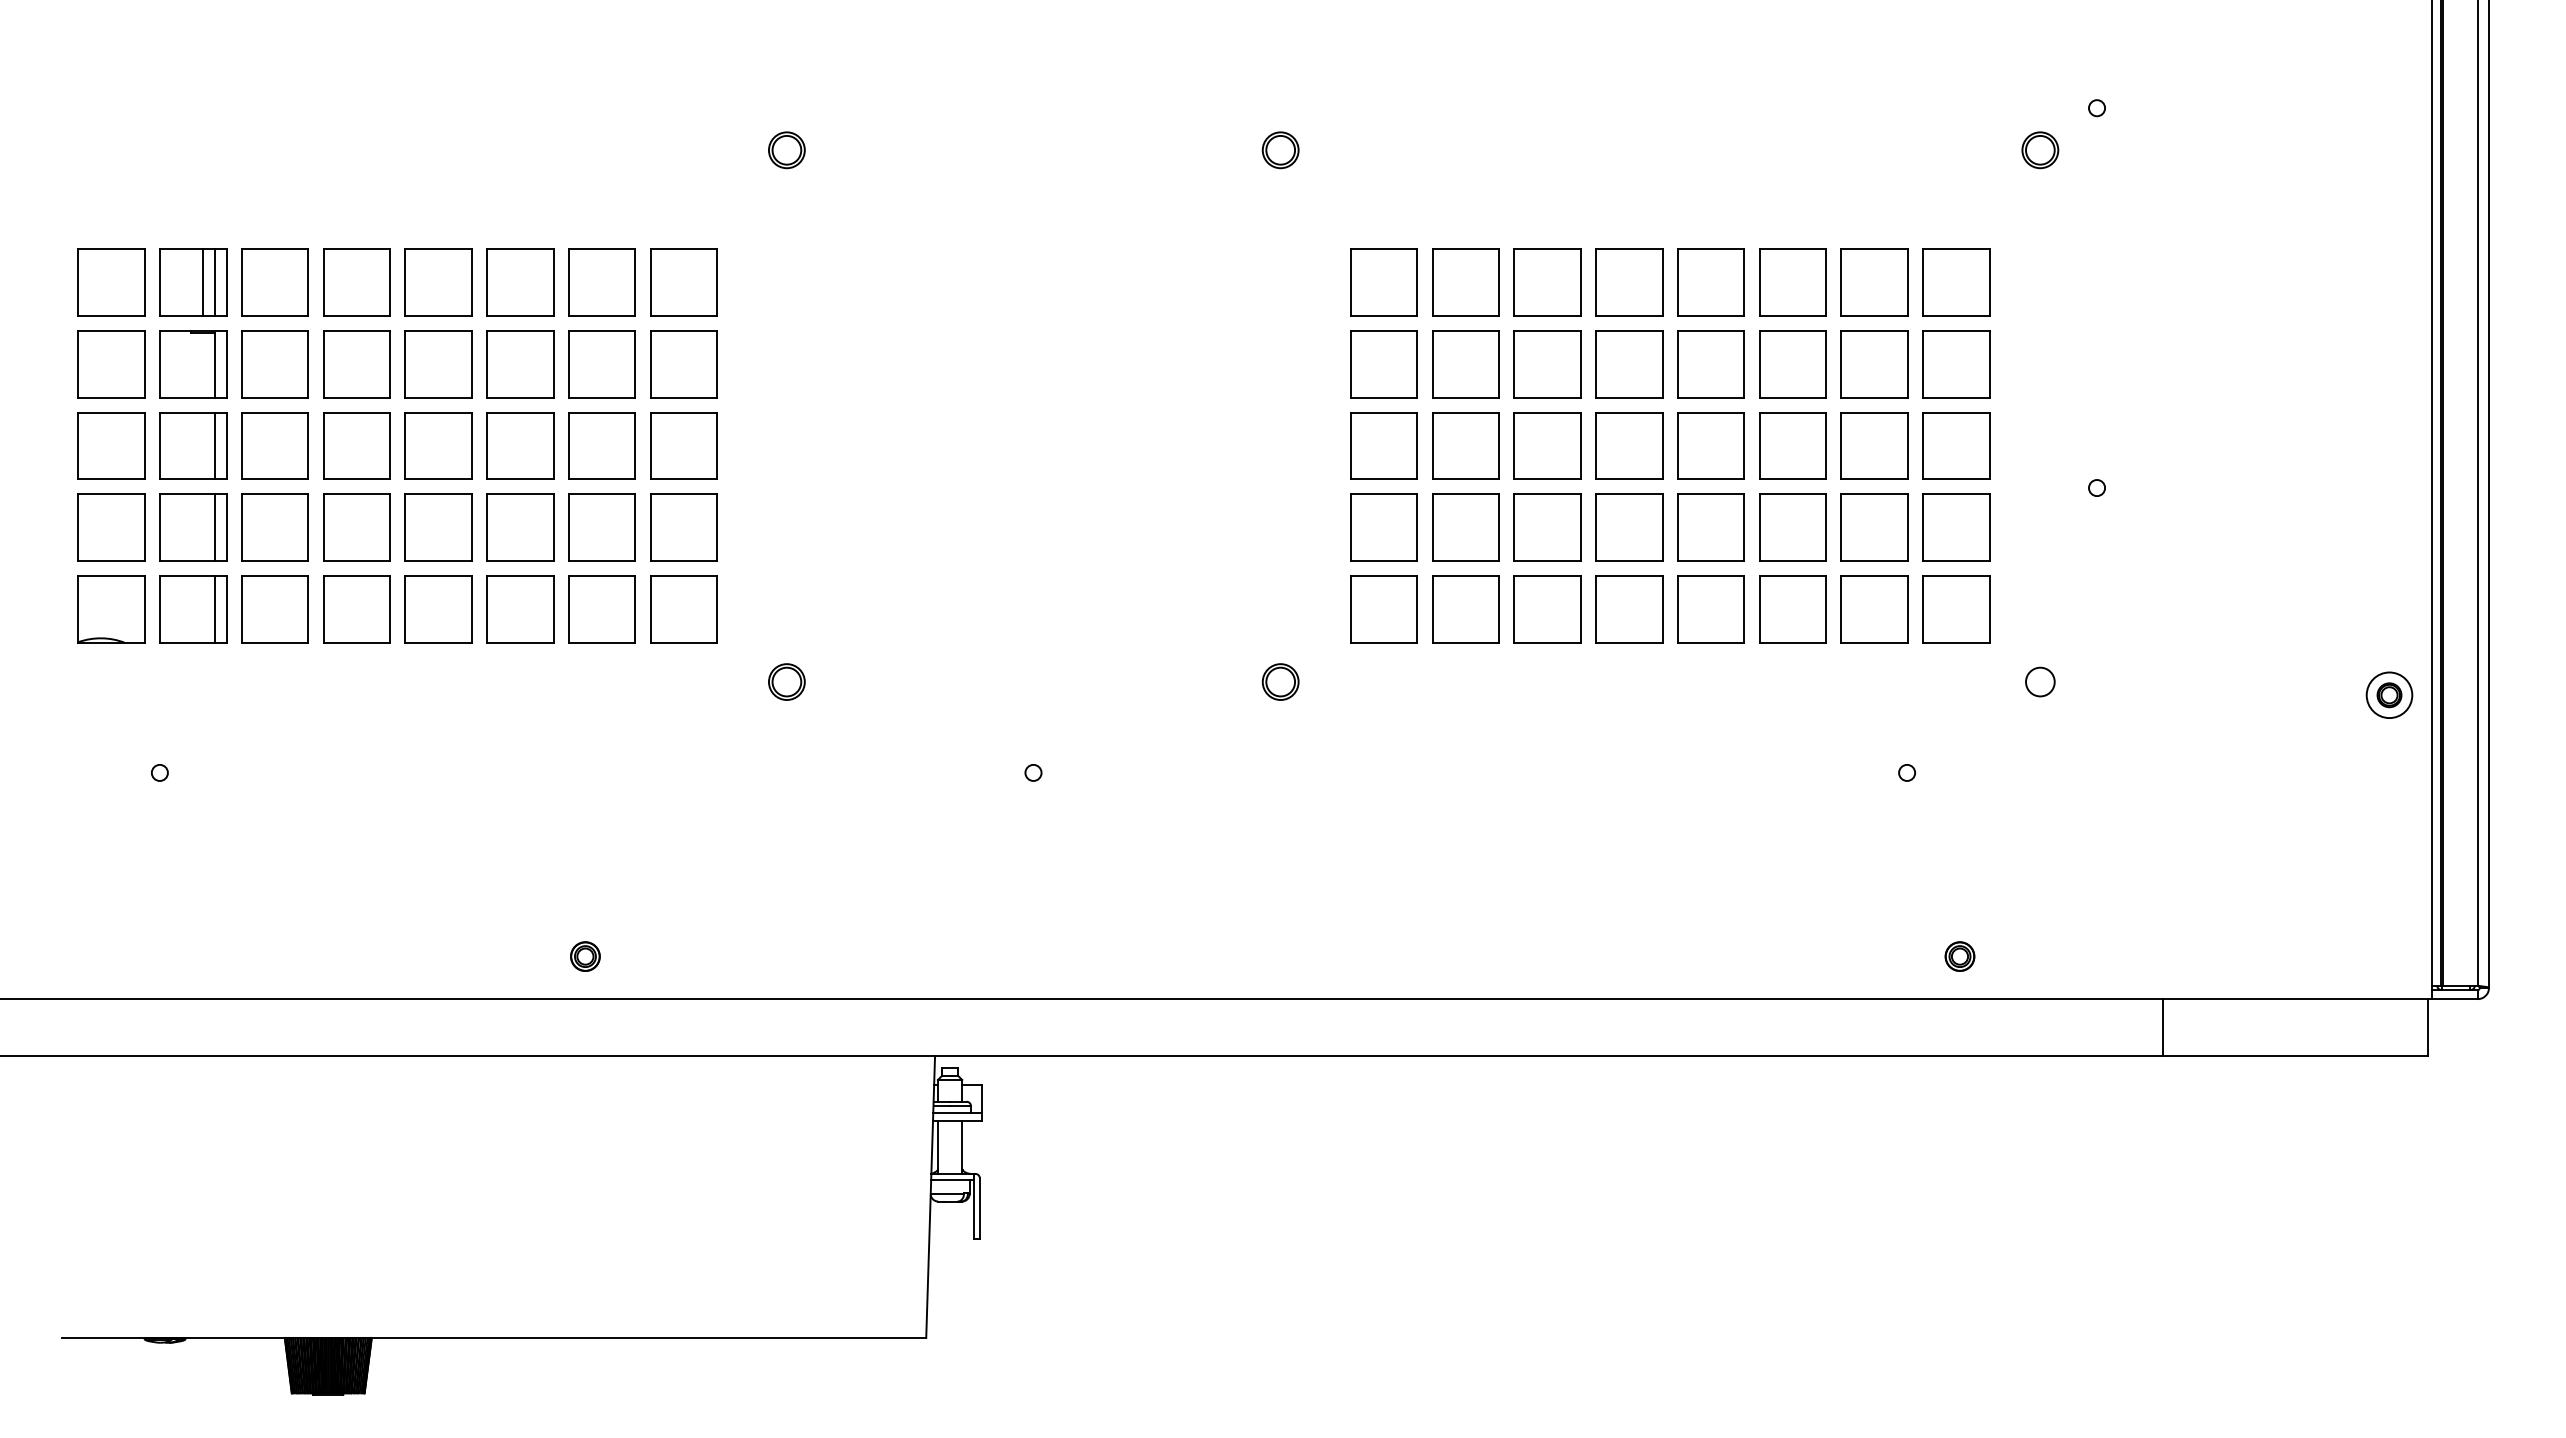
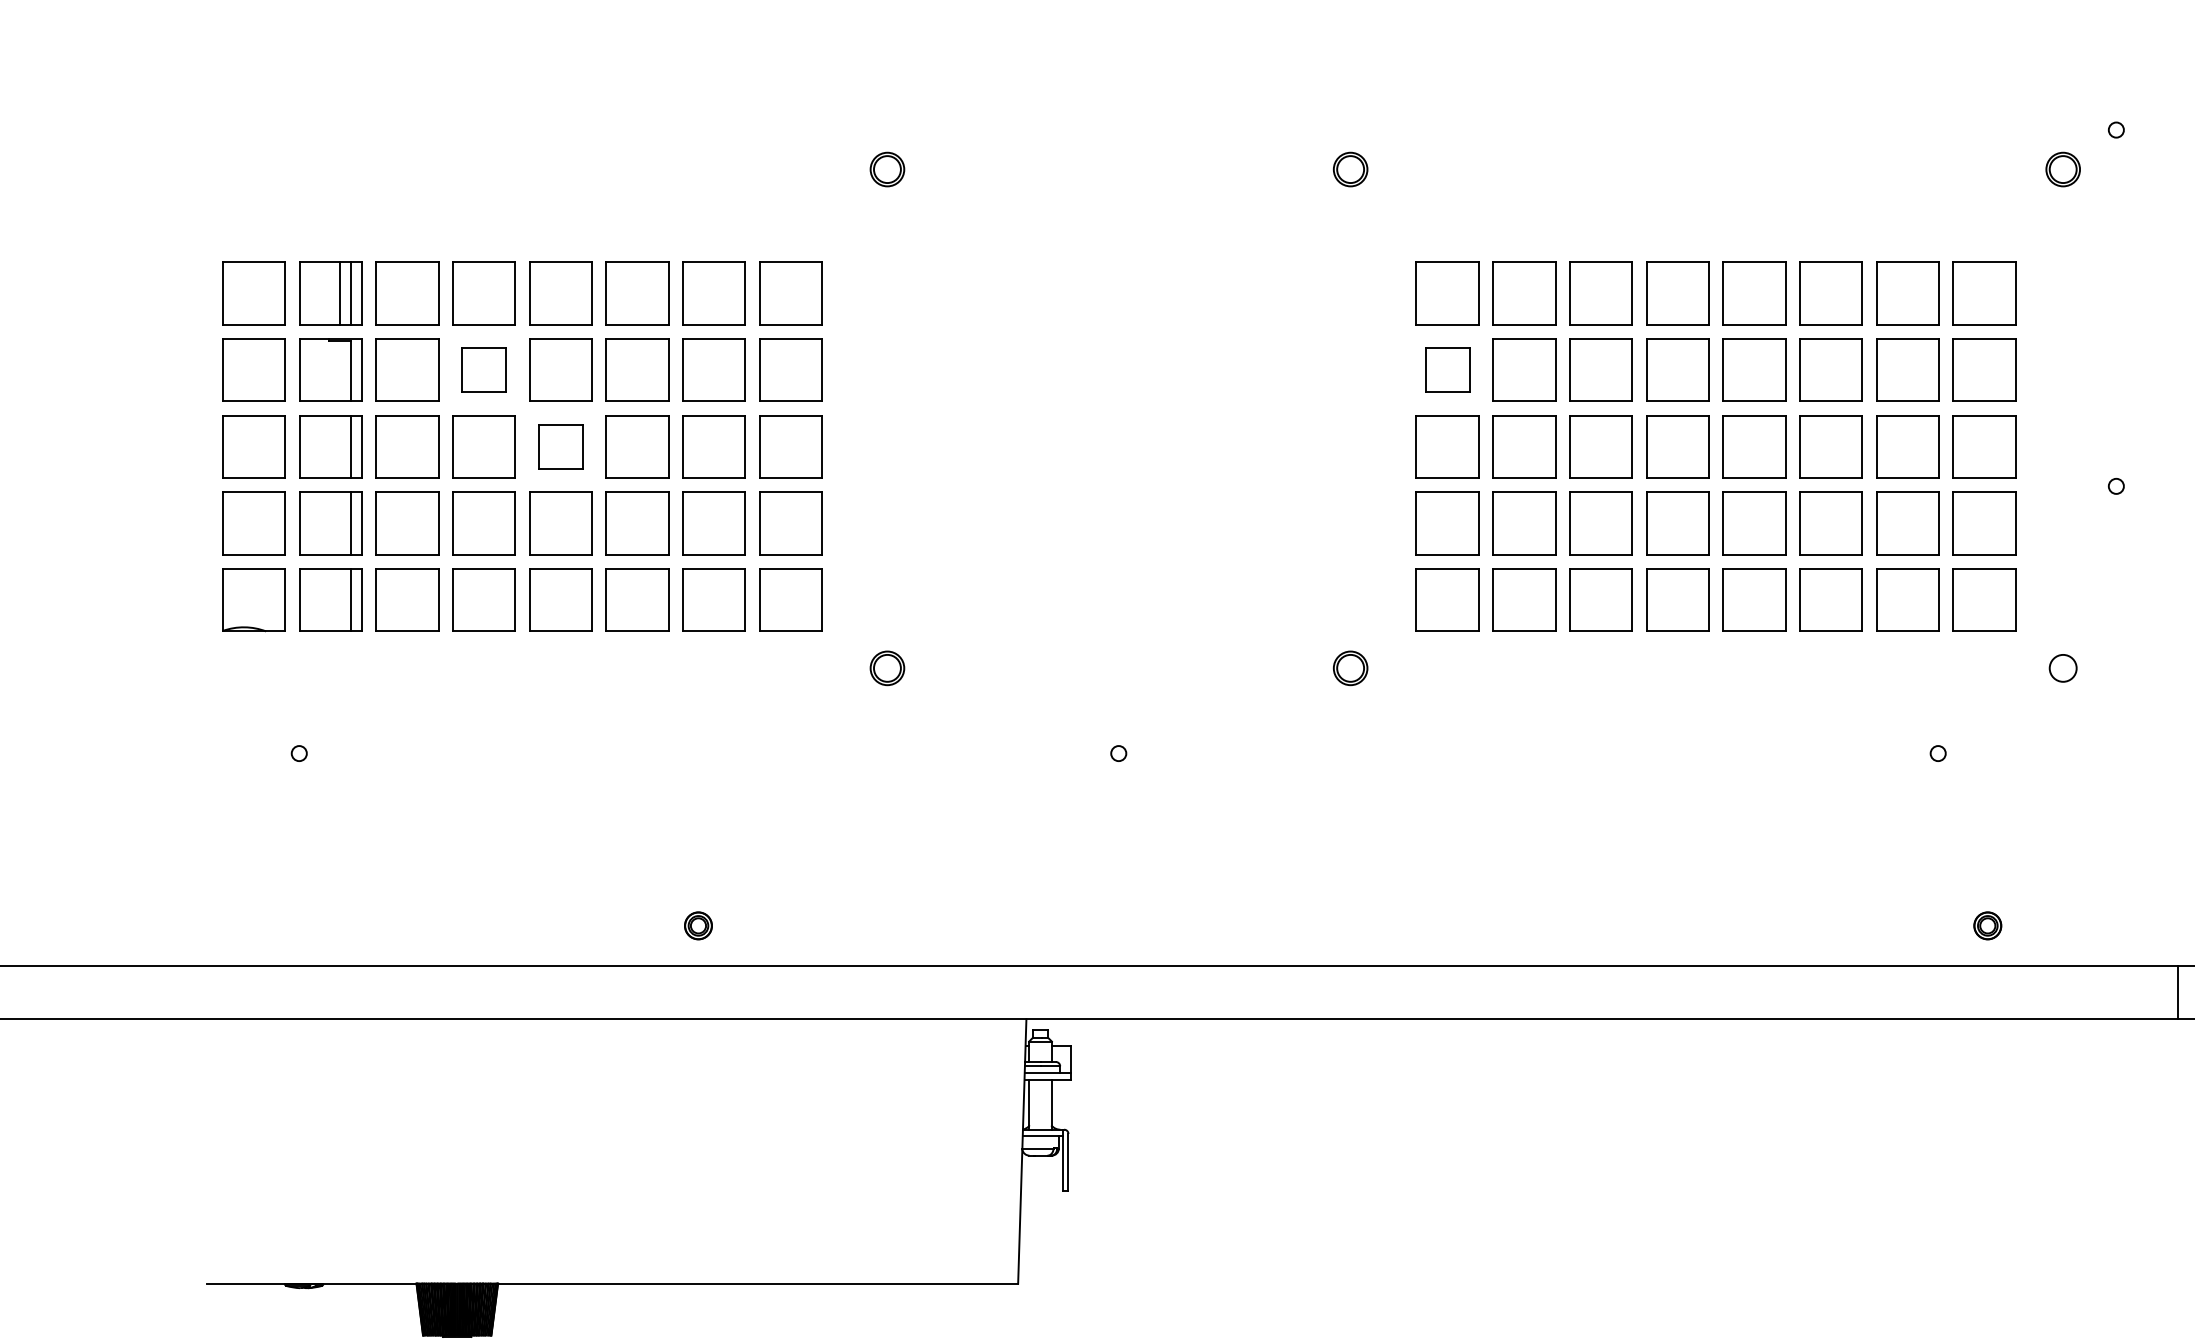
part: (356, 364) -> (483, 370), size x0.7
part: (1383, 364) -> (1447, 370), size x0.7
part: (438, 445) -> (560, 446), size x0.7

